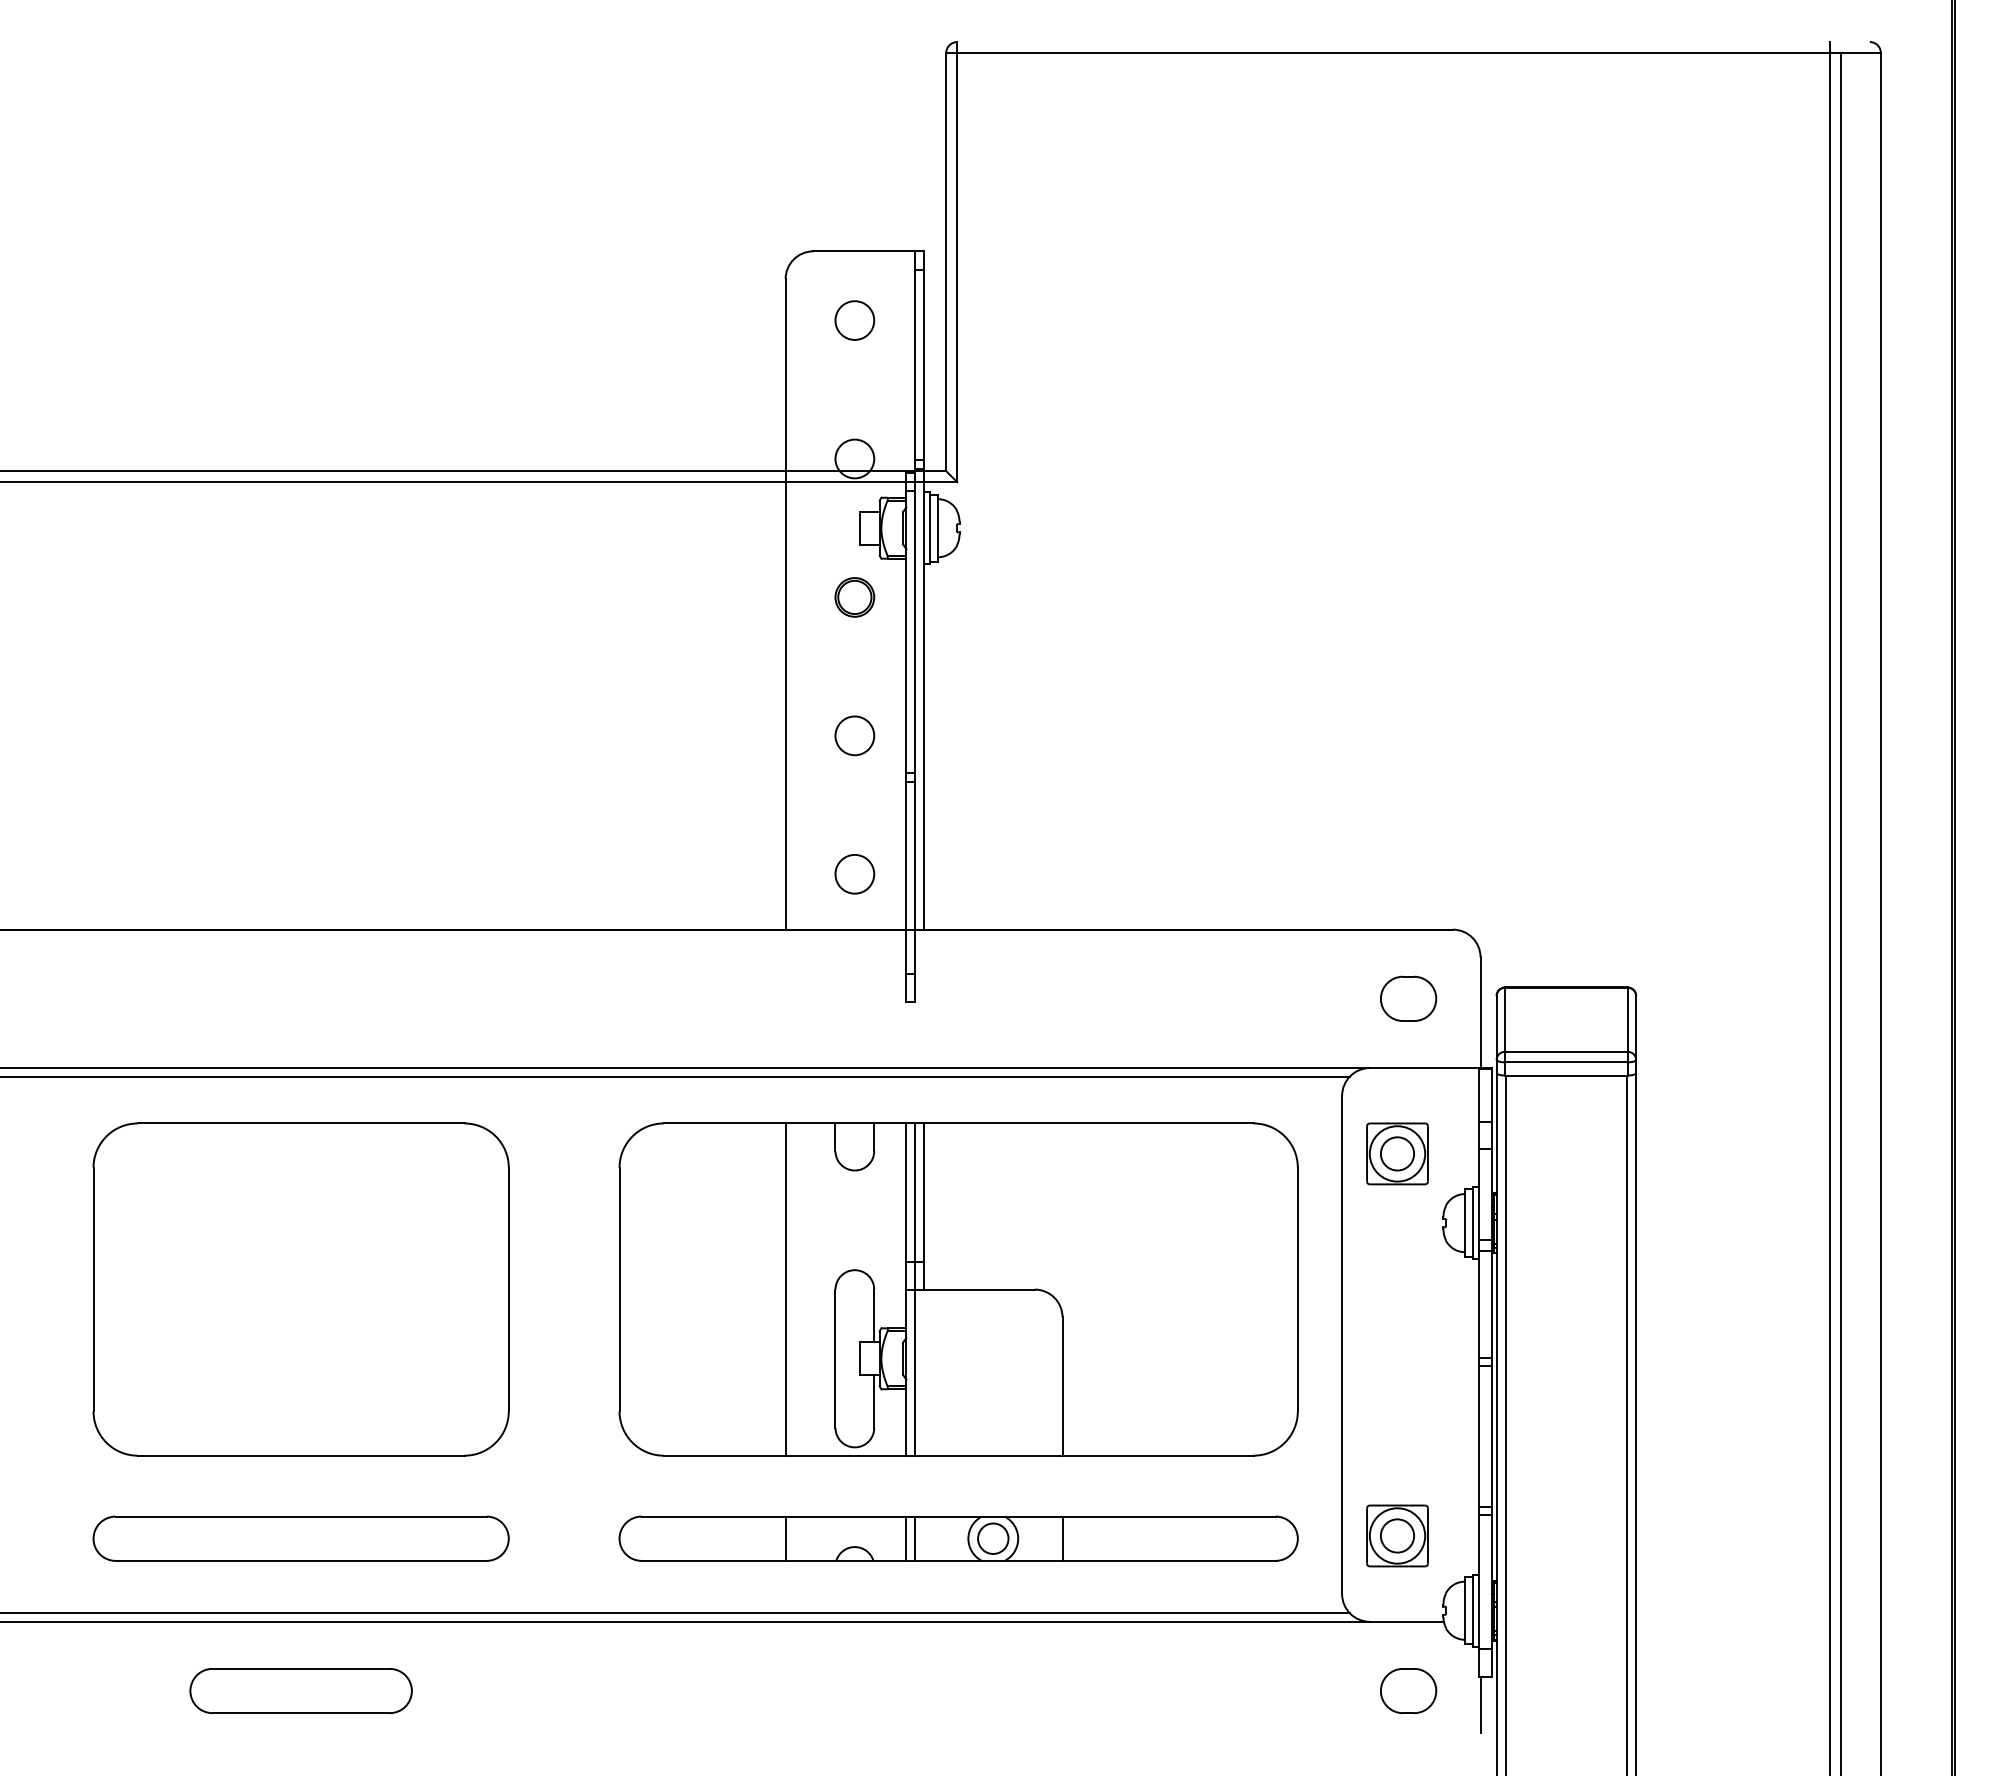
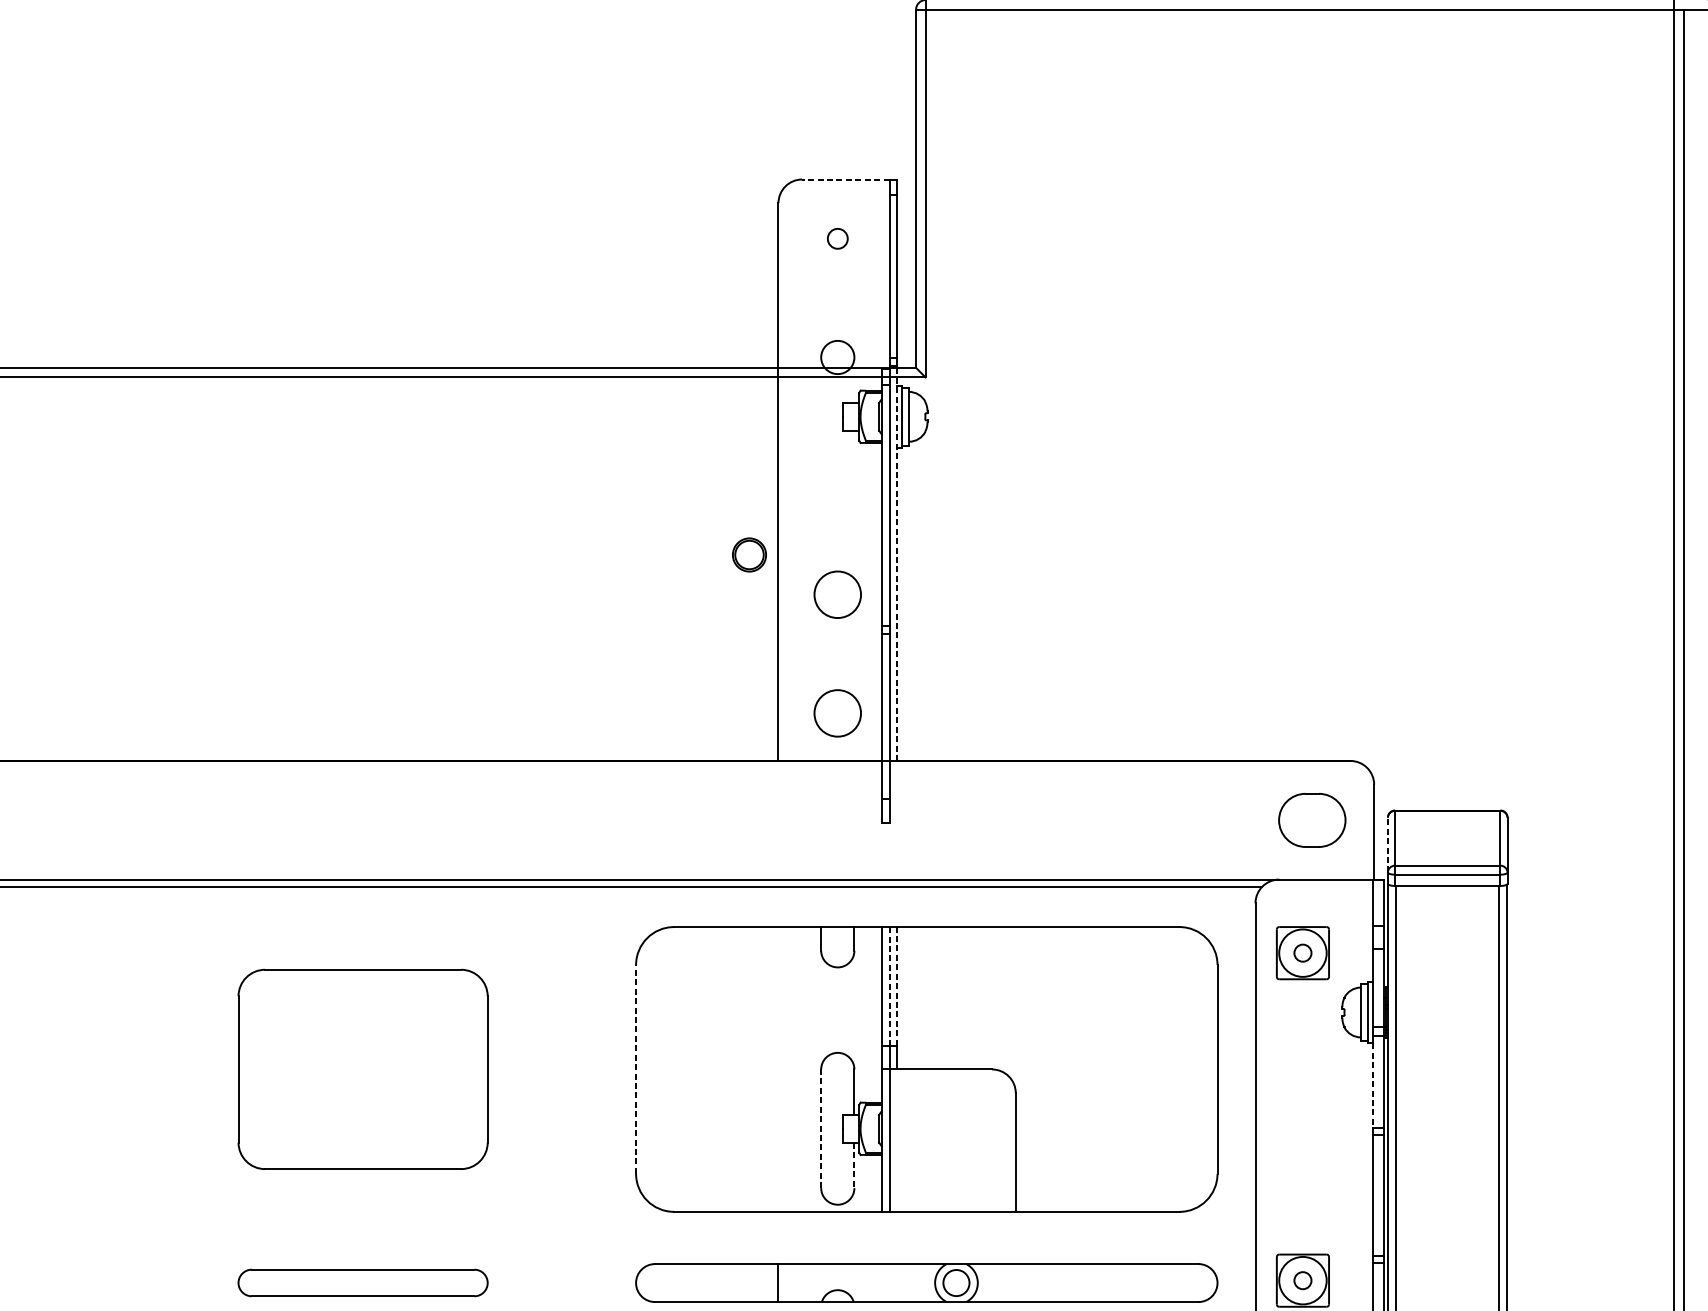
line: (864, 251) -> (846, 179), solid -> dashed
circle: (854, 320) -> (837, 238), size x0.6
part: (854, 597) -> (749, 555), moved
line: (924, 698) -> (897, 562), solid -> dashed
circle: (854, 735) -> (837, 594), size x1.4
circle: (854, 874) -> (837, 713), size x1.4
part: (1408, 998) -> (1312, 819), size x1.4
line: (1496, 1027) -> (1387, 844), solid -> dashed
circle: (1397, 1153) -> (1302, 952), size x0.6
line: (924, 1192) -> (897, 986), solid -> dashed
line: (915, 1193) -> (889, 987), solid -> dashed
part: (300, 1289) -> (362, 1069), size x0.7
line: (619, 1289) -> (636, 1069), solid -> dashed
line: (785, 1289) -> (778, 1069), removed
line: (1478, 1308) -> (1372, 1085), solid -> dashed
line: (835, 1358) -> (821, 1128), solid -> dashed
line: (874, 1402) -> (854, 1166), solid -> dashed
circle: (1397, 1535) -> (1302, 1280), size x0.6
part: (300, 1538) -> (362, 1282), size x0.7
line: (906, 1538) -> (882, 1282), removed
line: (915, 1538) -> (889, 1282), removed
line: (1062, 1538) -> (1015, 1282), removed

